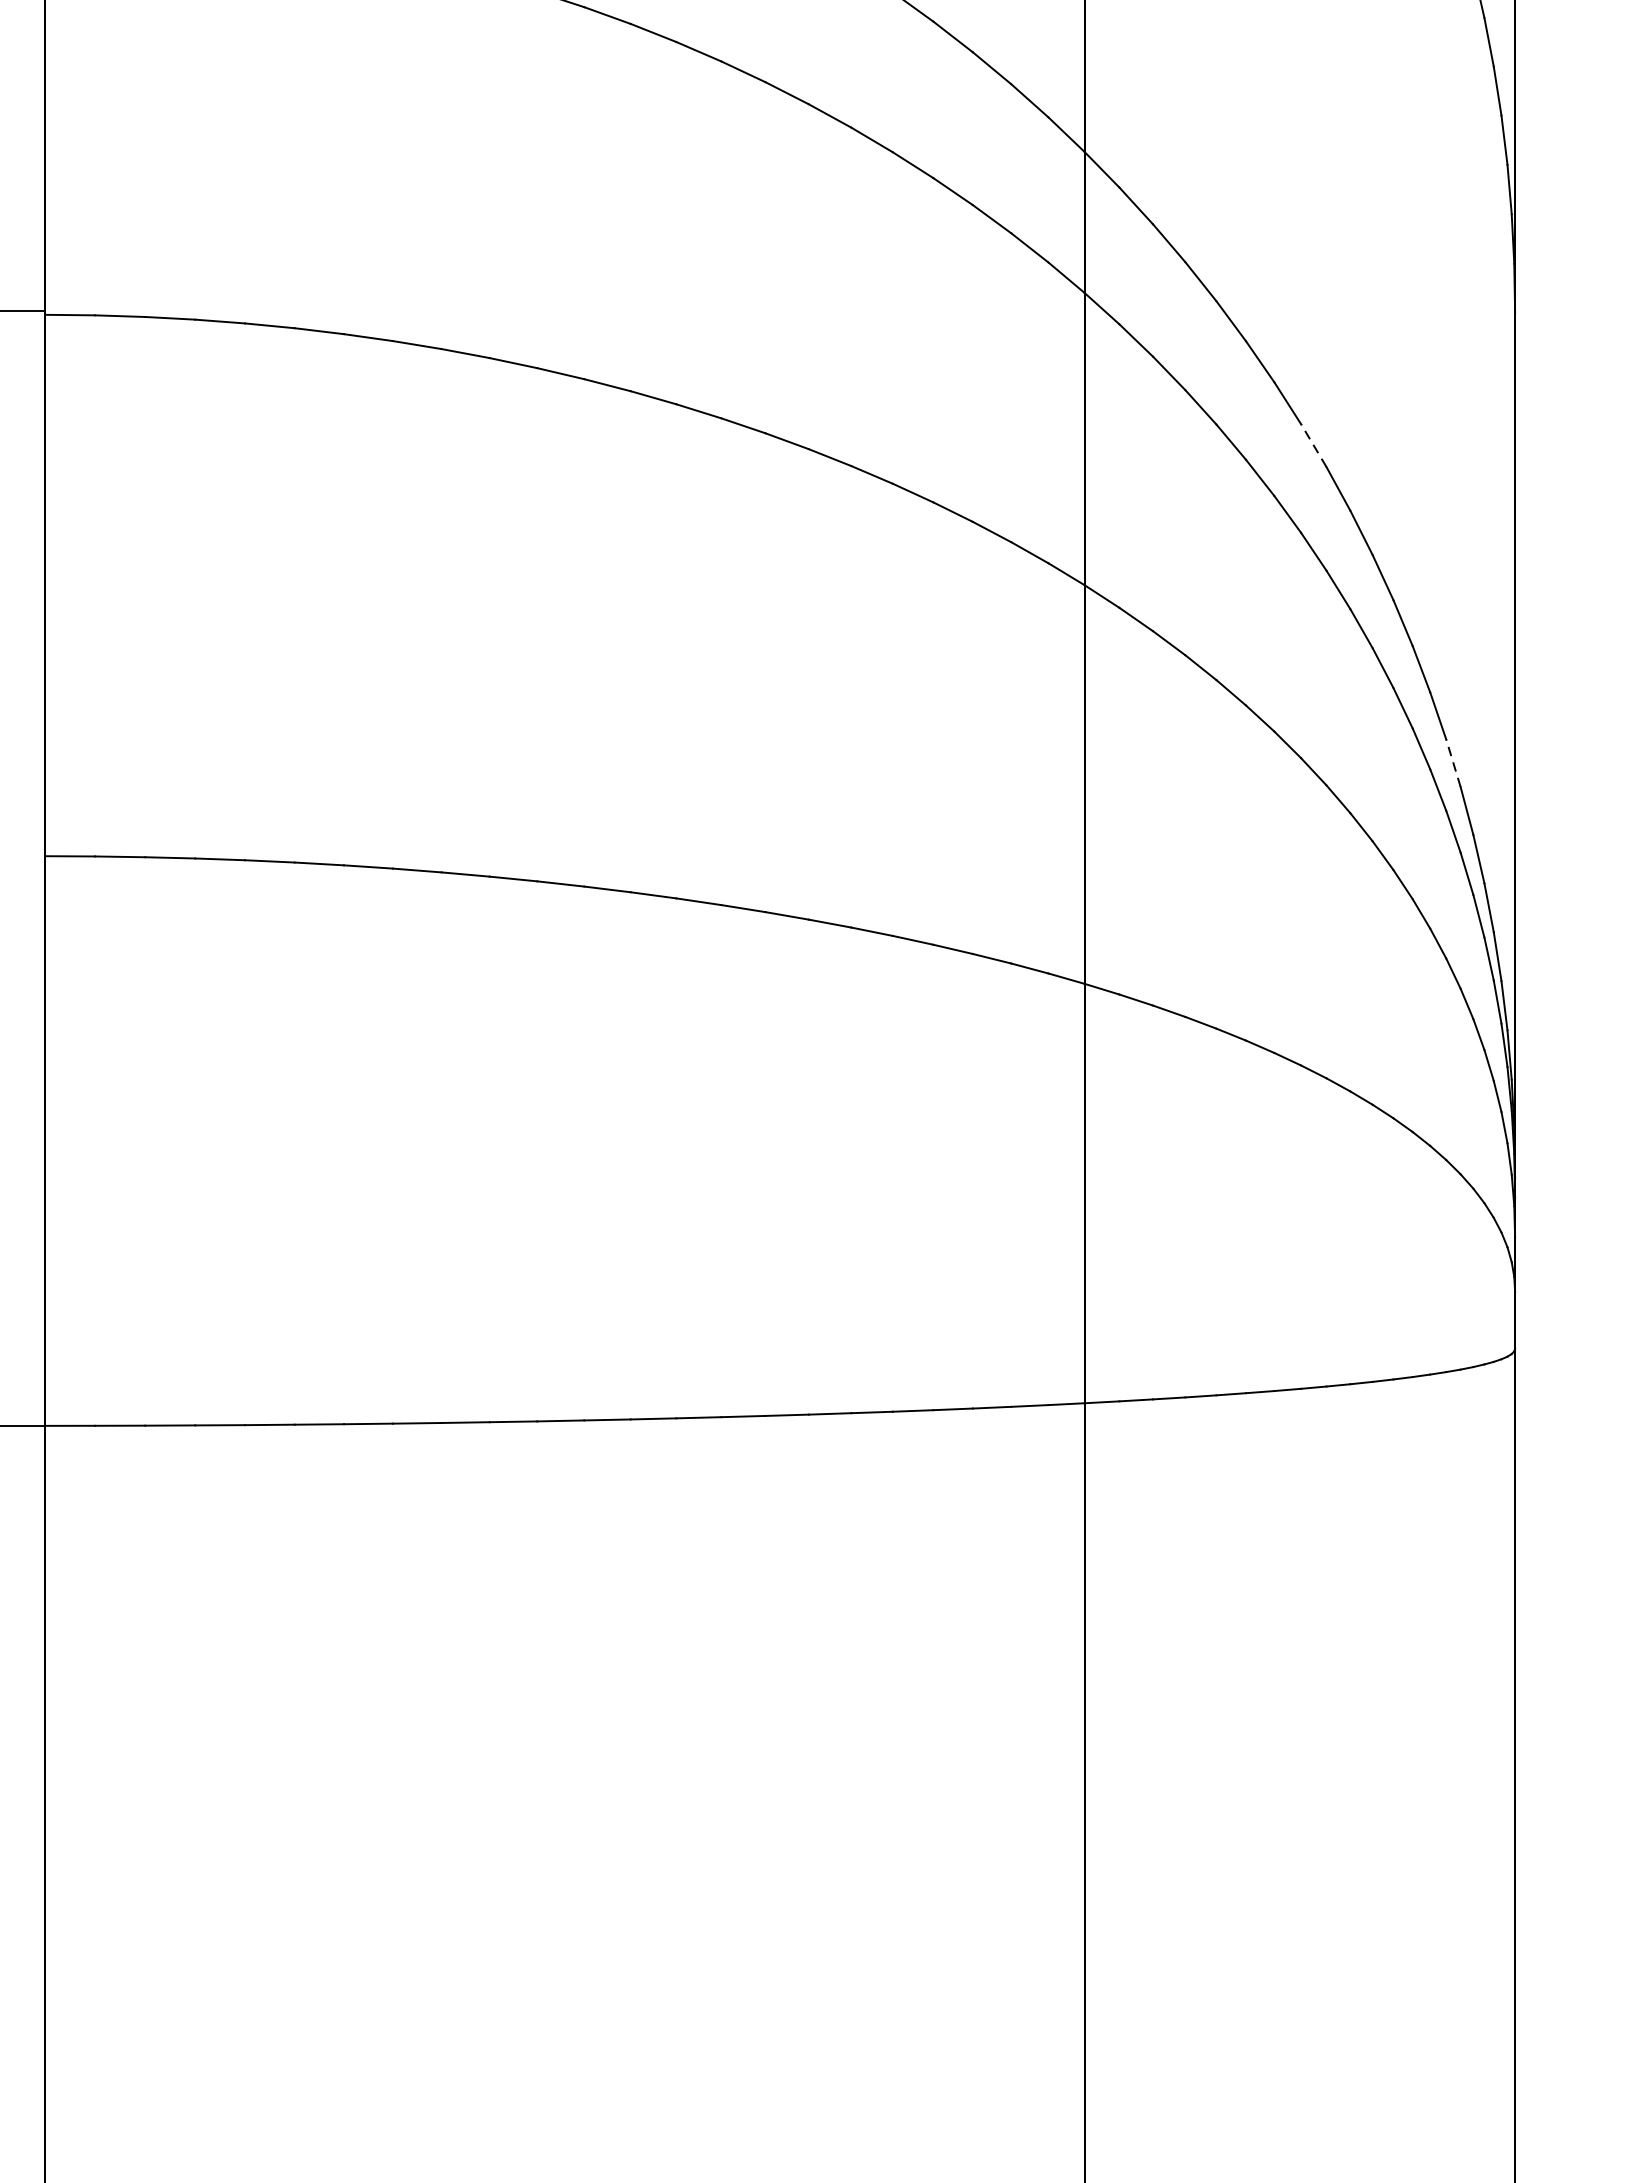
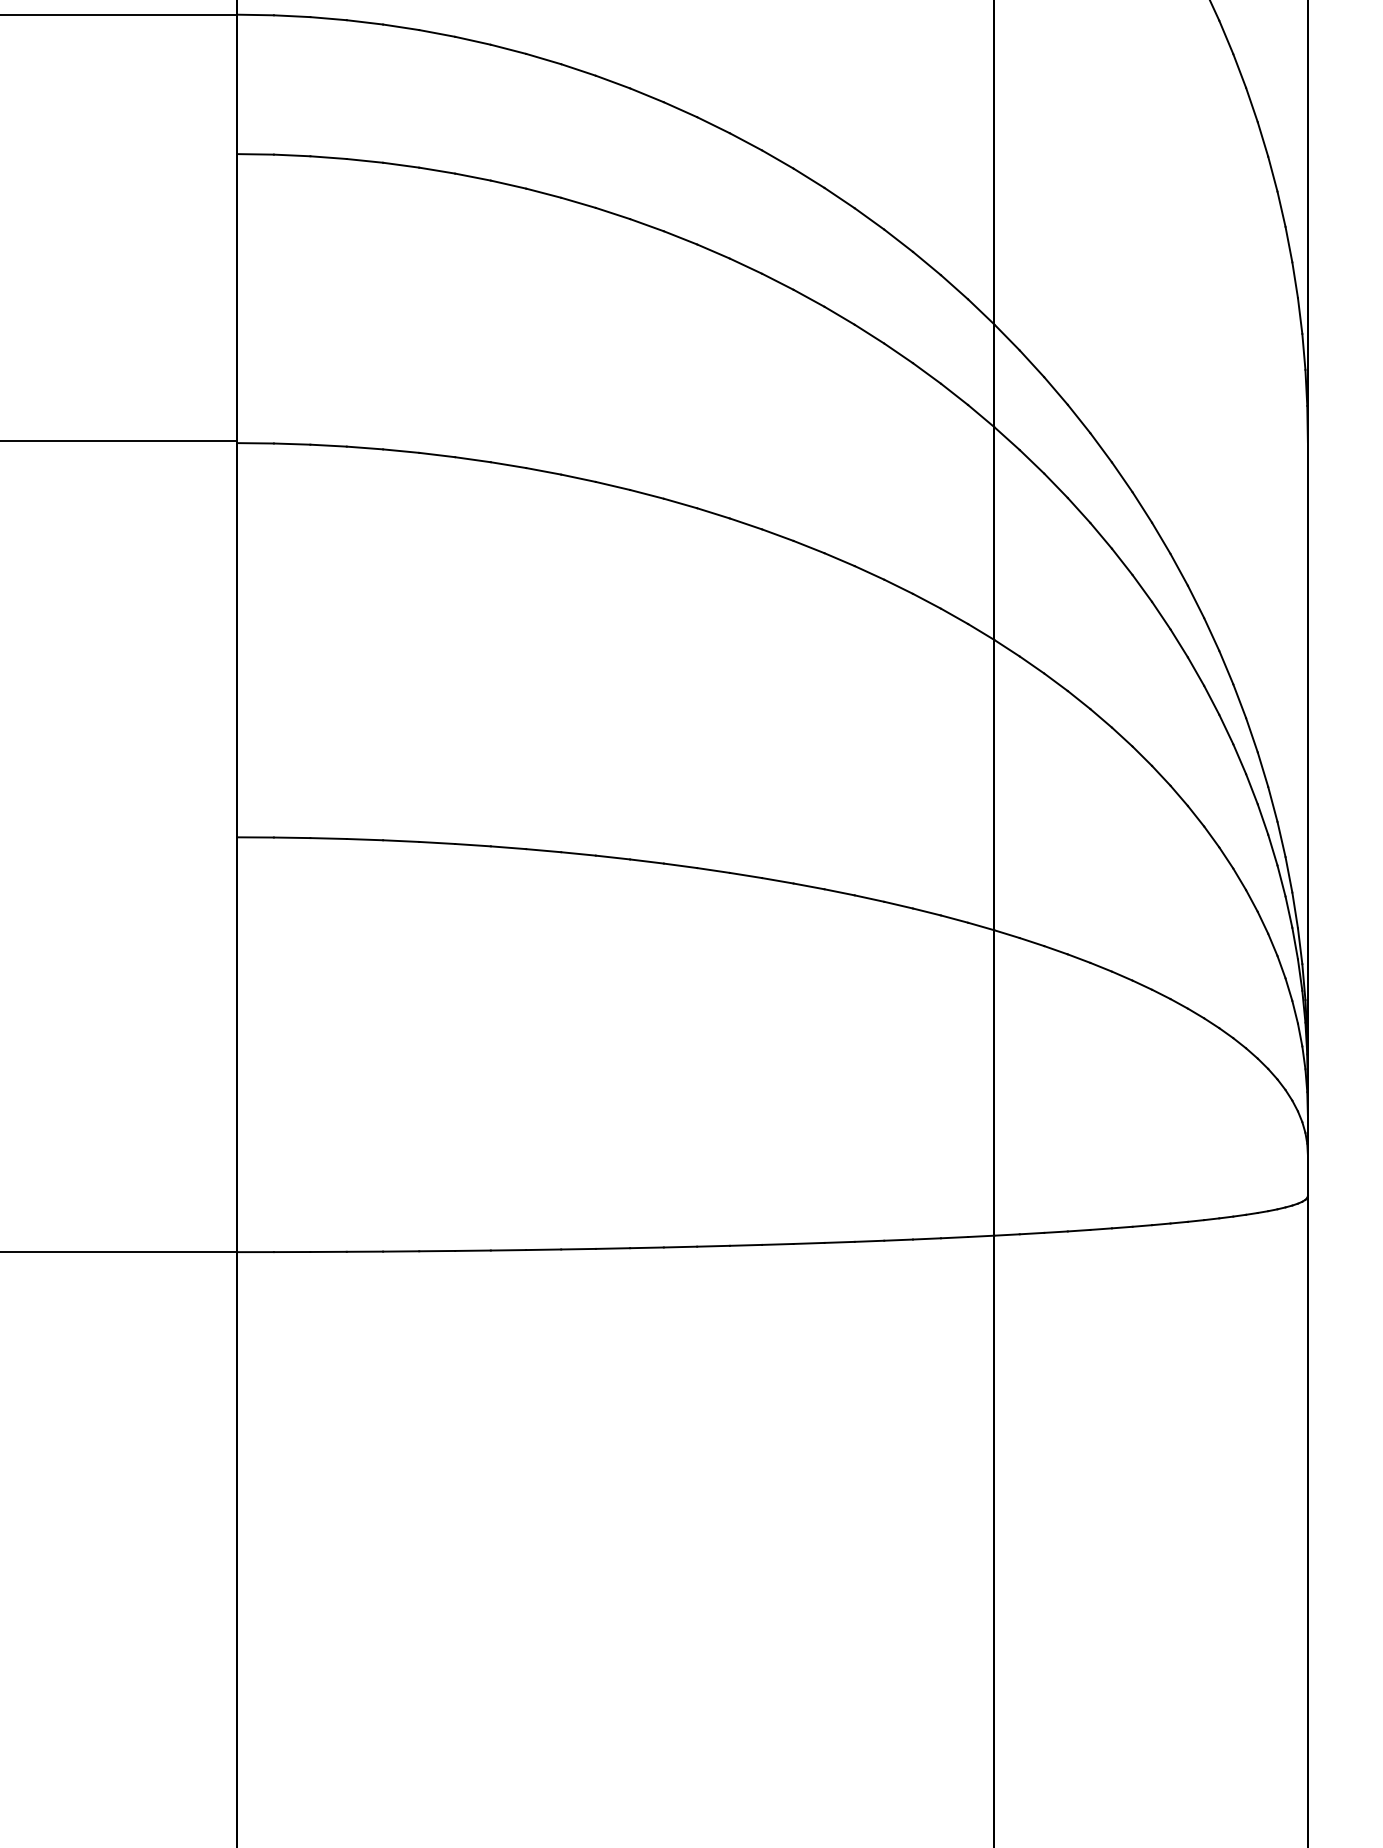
line: (1314, 444) -> (1161, 537), dashed -> solid
line: (1452, 763) -> (1262, 769), dashed -> solid

